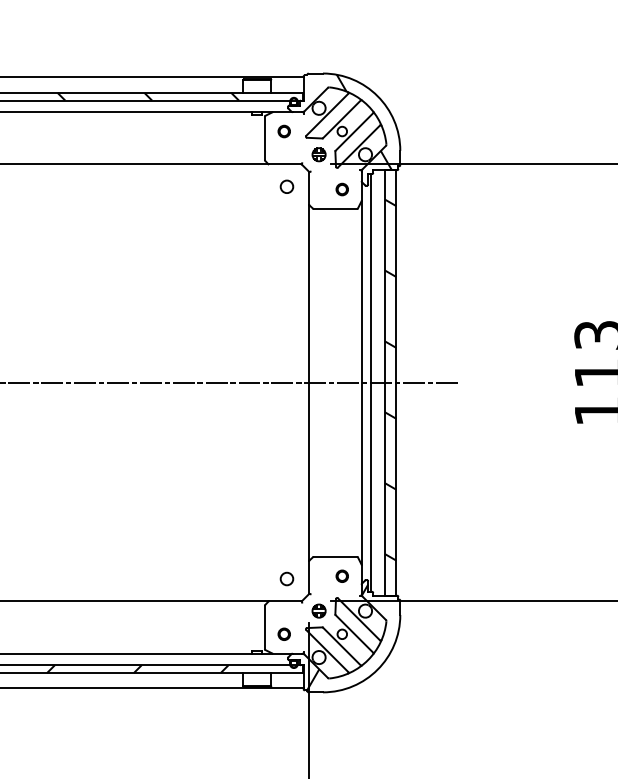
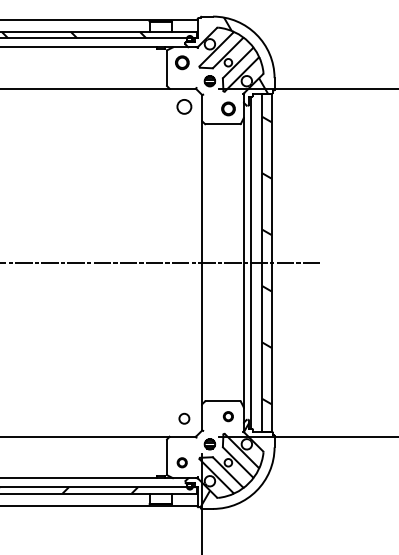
part: (283, 131) -> (181, 62), size x1.4
circle: (286, 186) -> (184, 106), size x1.4
part: (341, 189) -> (227, 108), size x1.4

